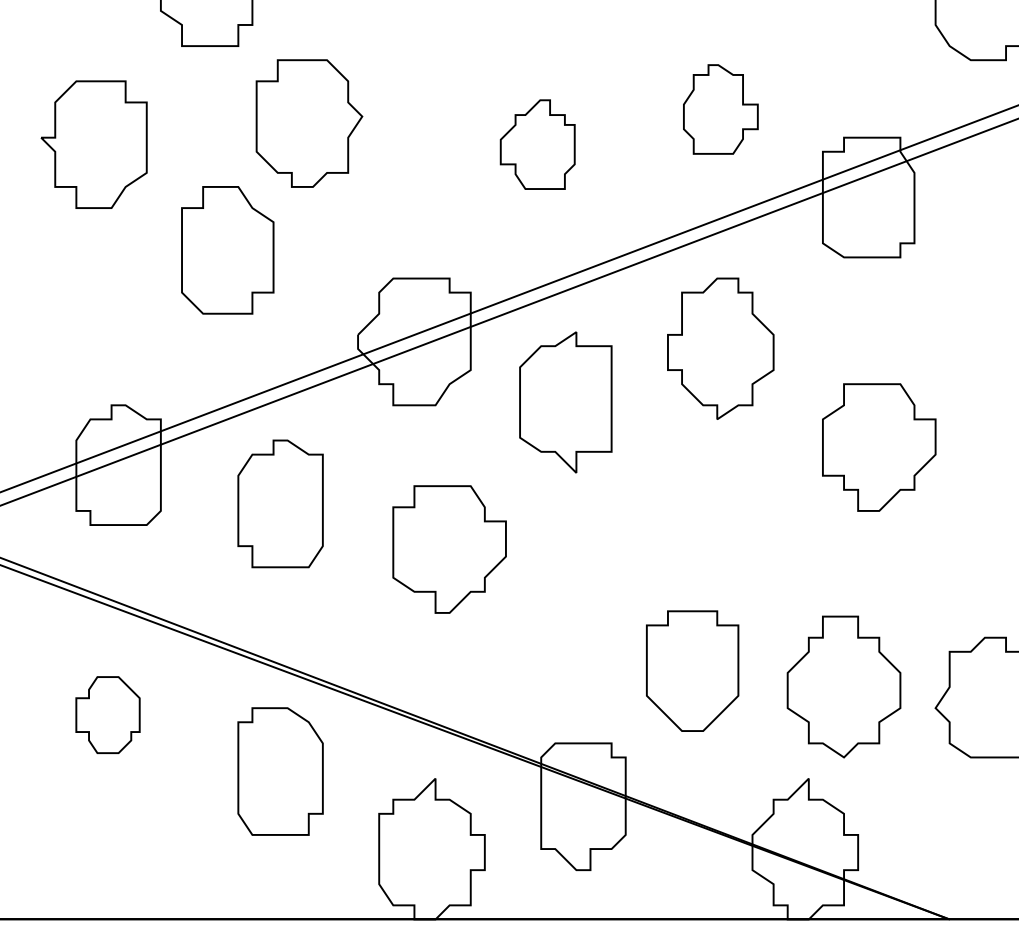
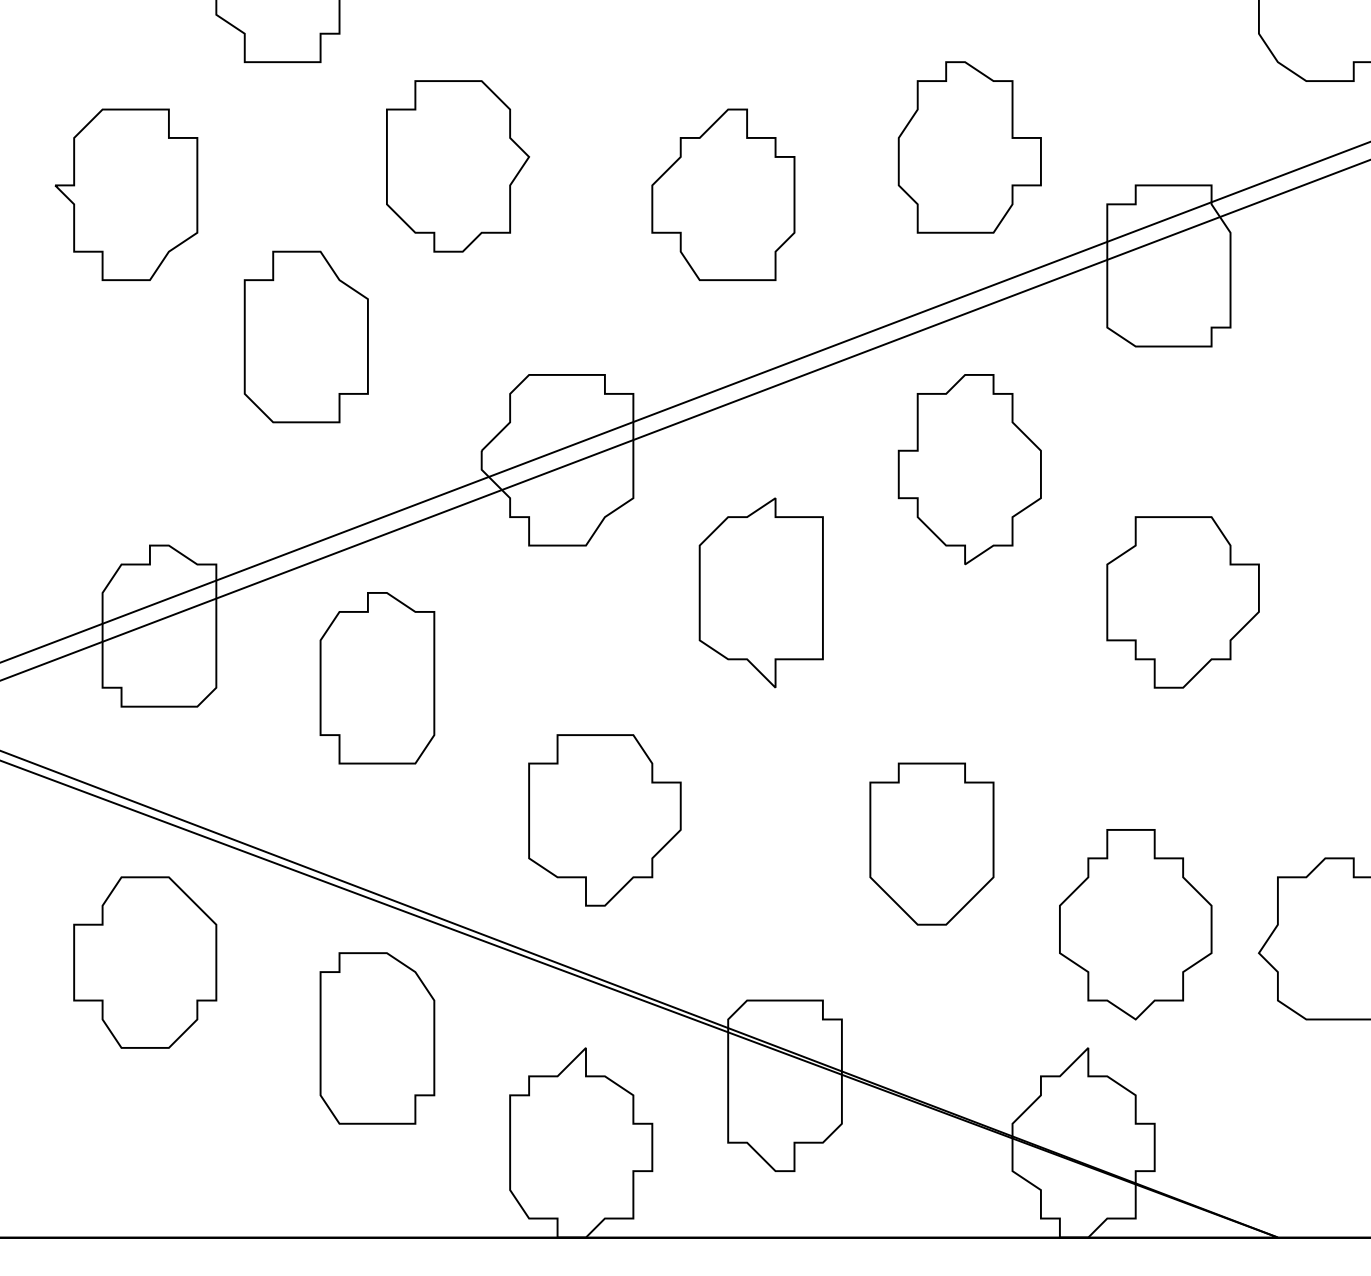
part: (720, 109) -> (969, 147), size x1.43
part: (309, 123) -> (458, 166), moved
part: (537, 144) -> (723, 194), size x1.43
part: (565, 402) -> (760, 592), moved
part: (449, 549) -> (604, 820), moved
part: (692, 670) -> (931, 843), moved
part: (107, 714) -> (144, 961), size x1.67

